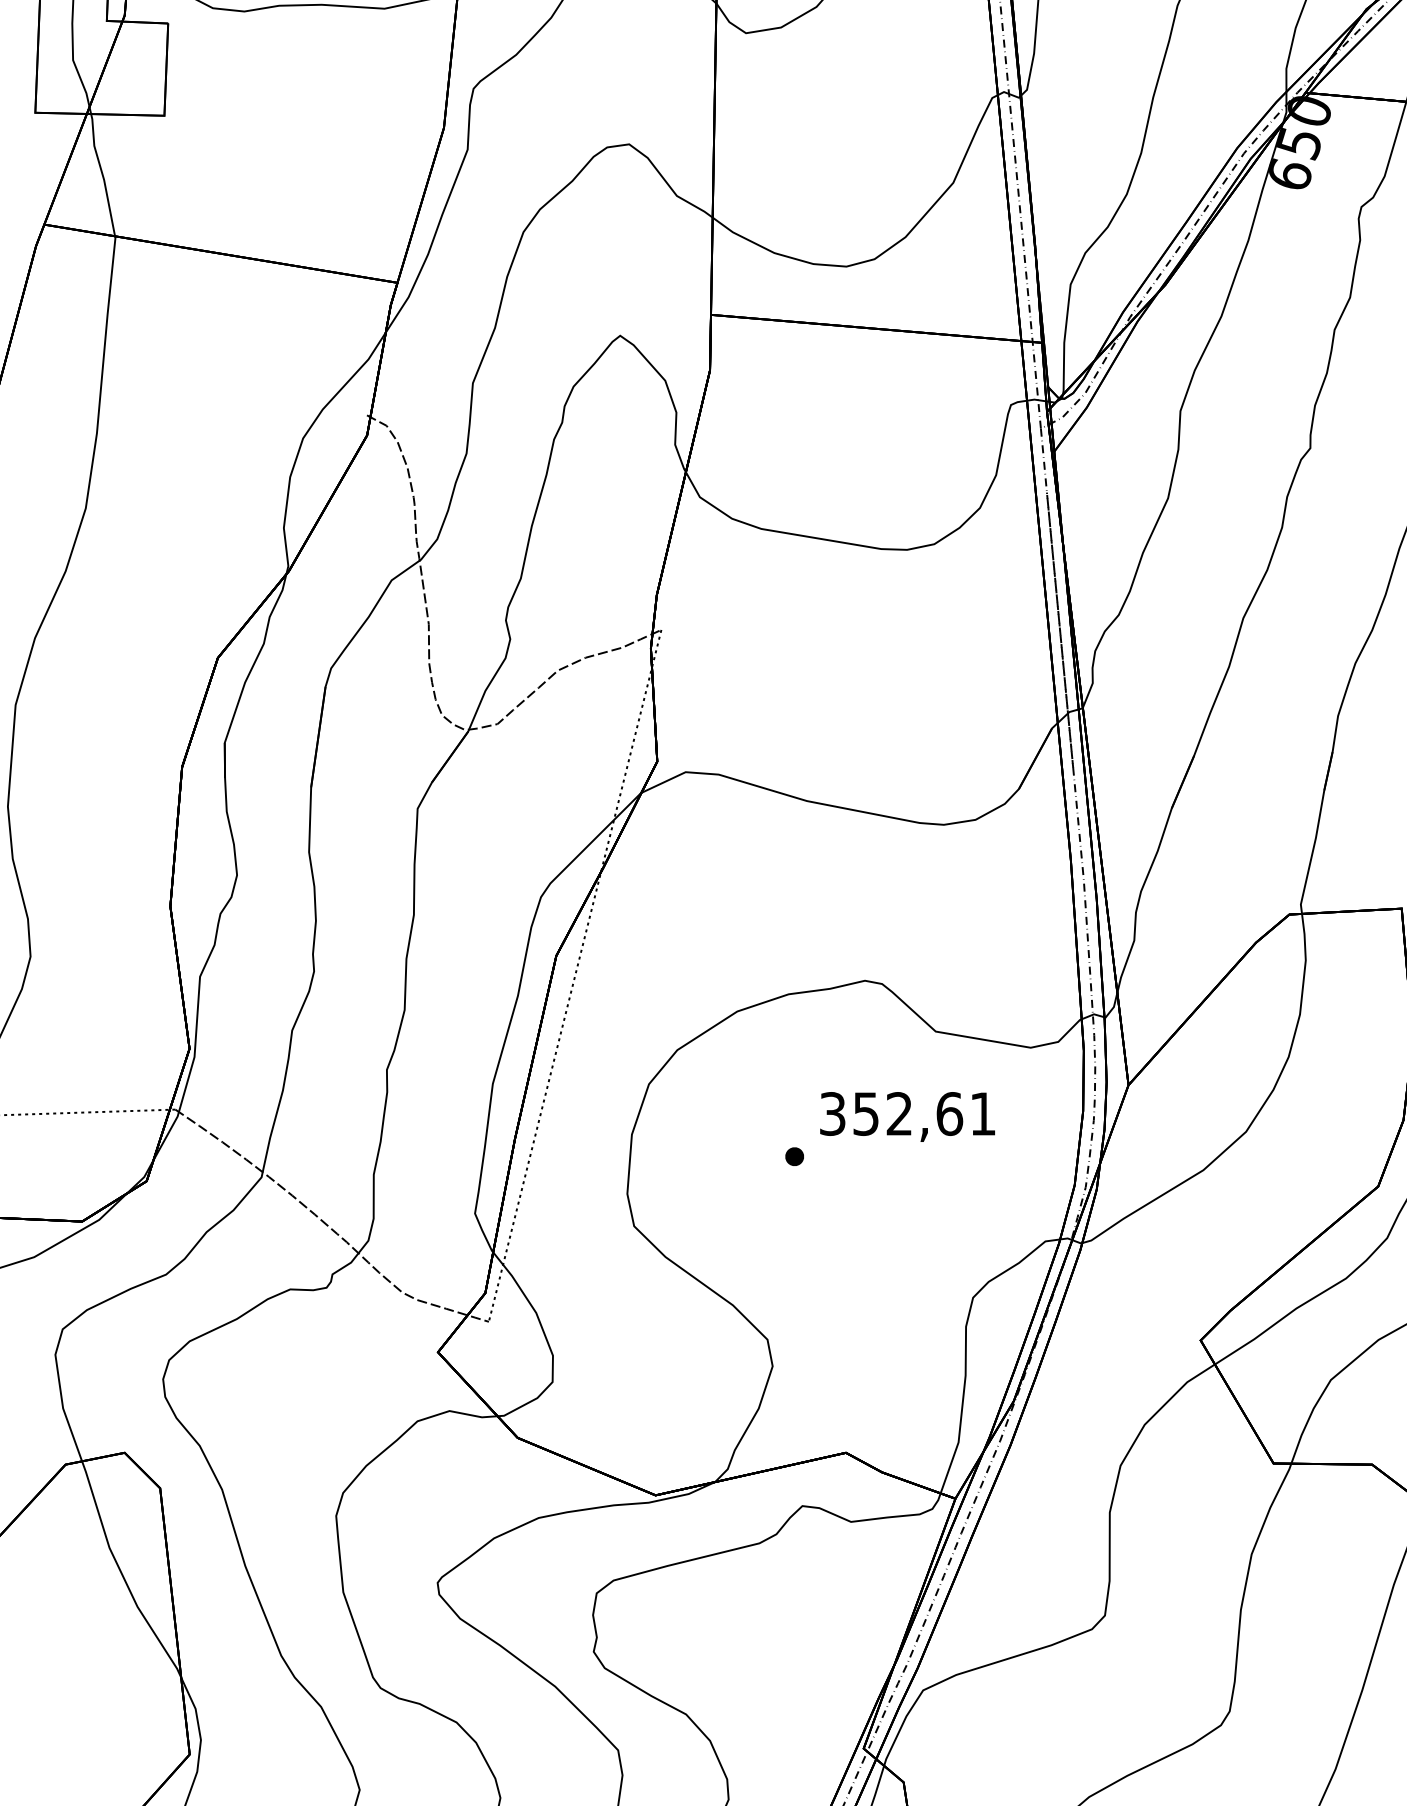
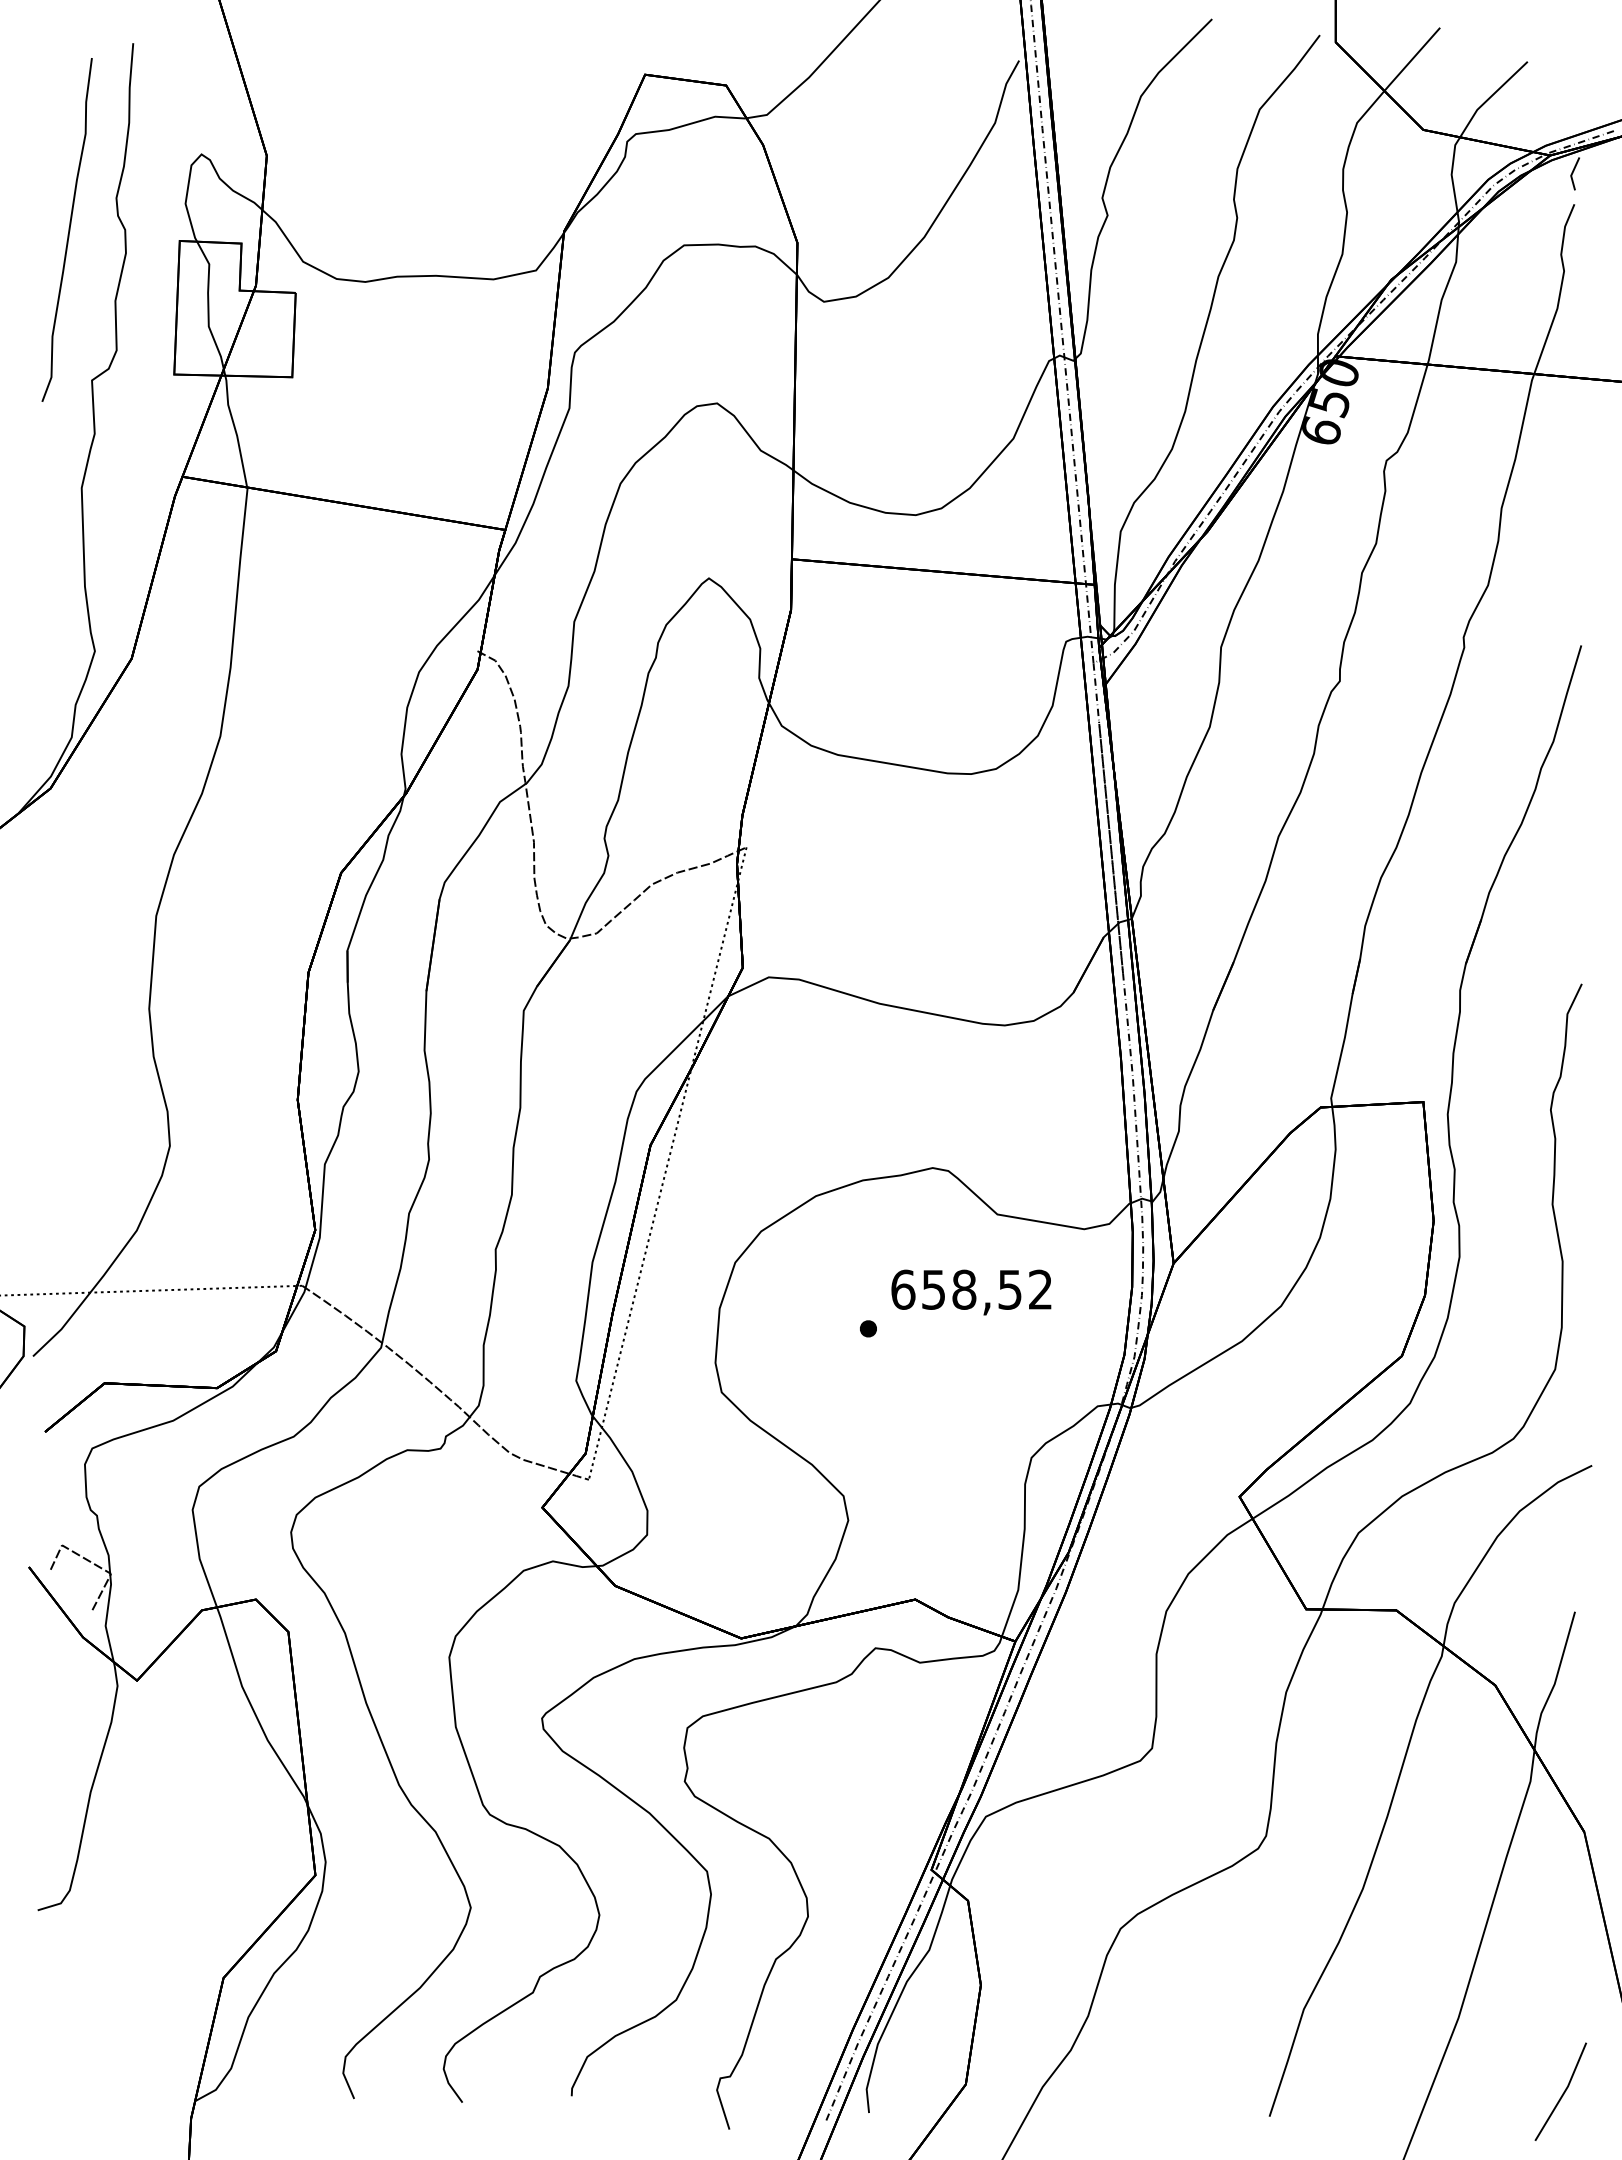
text: (907, 1113) -> (971, 1289), 352,61 -> 658,52

